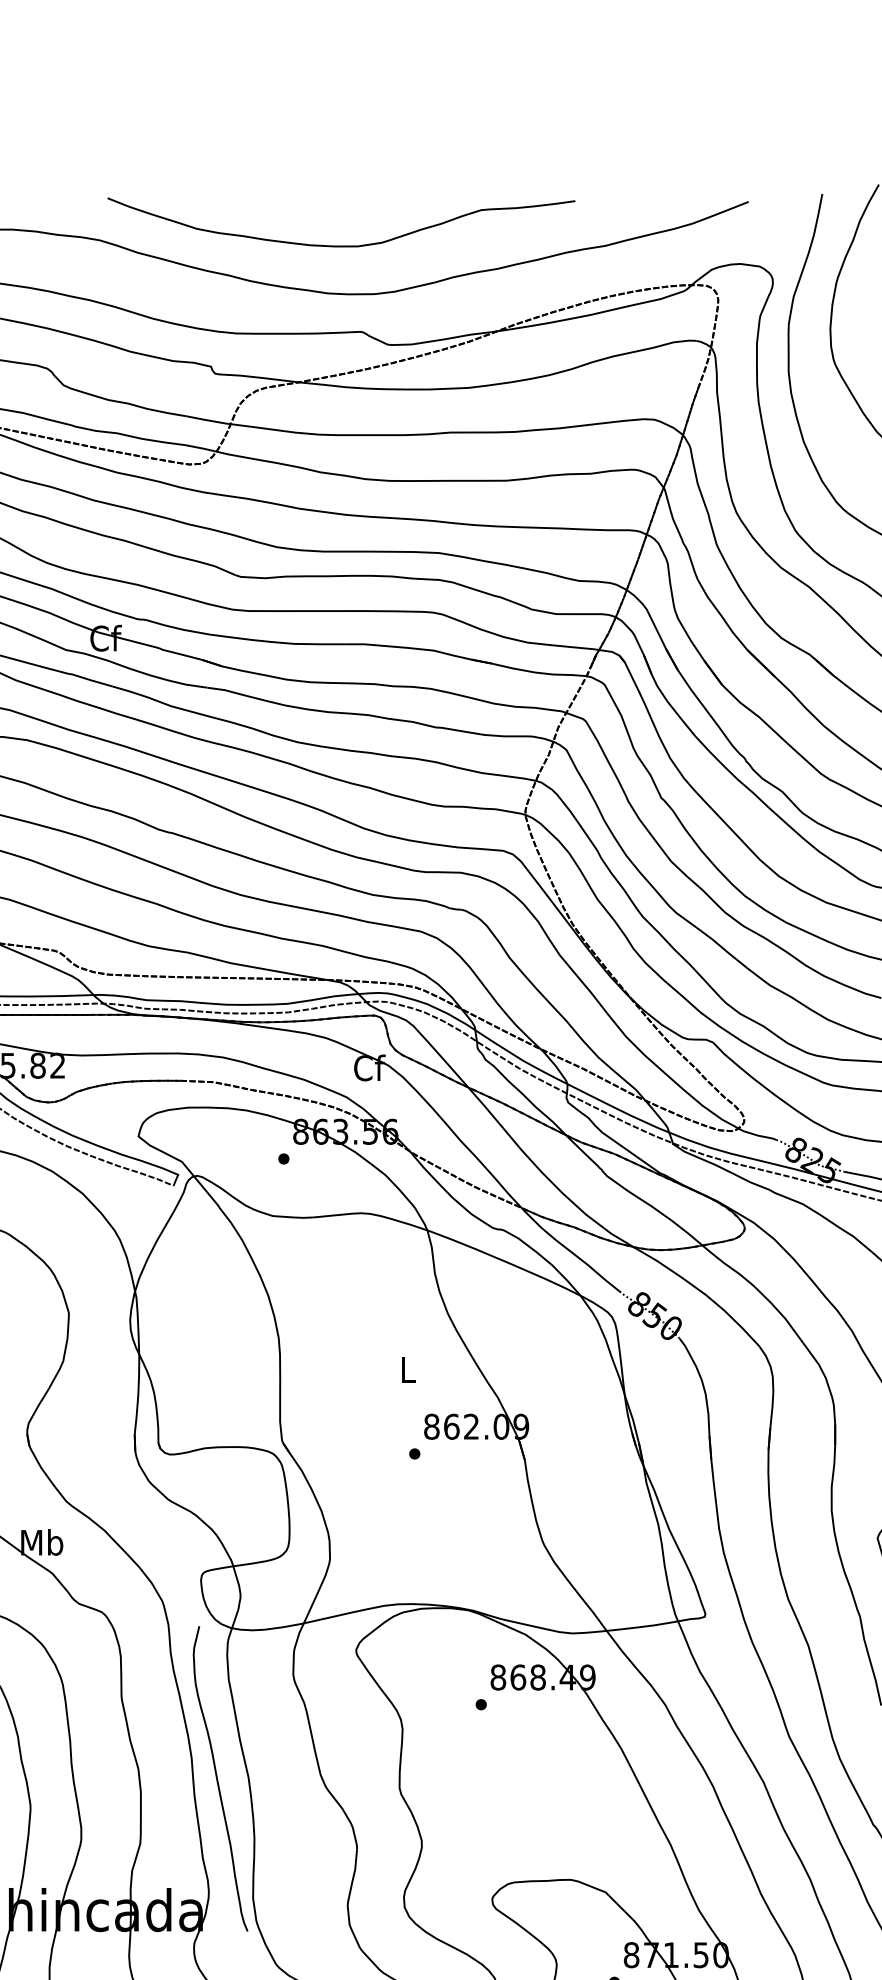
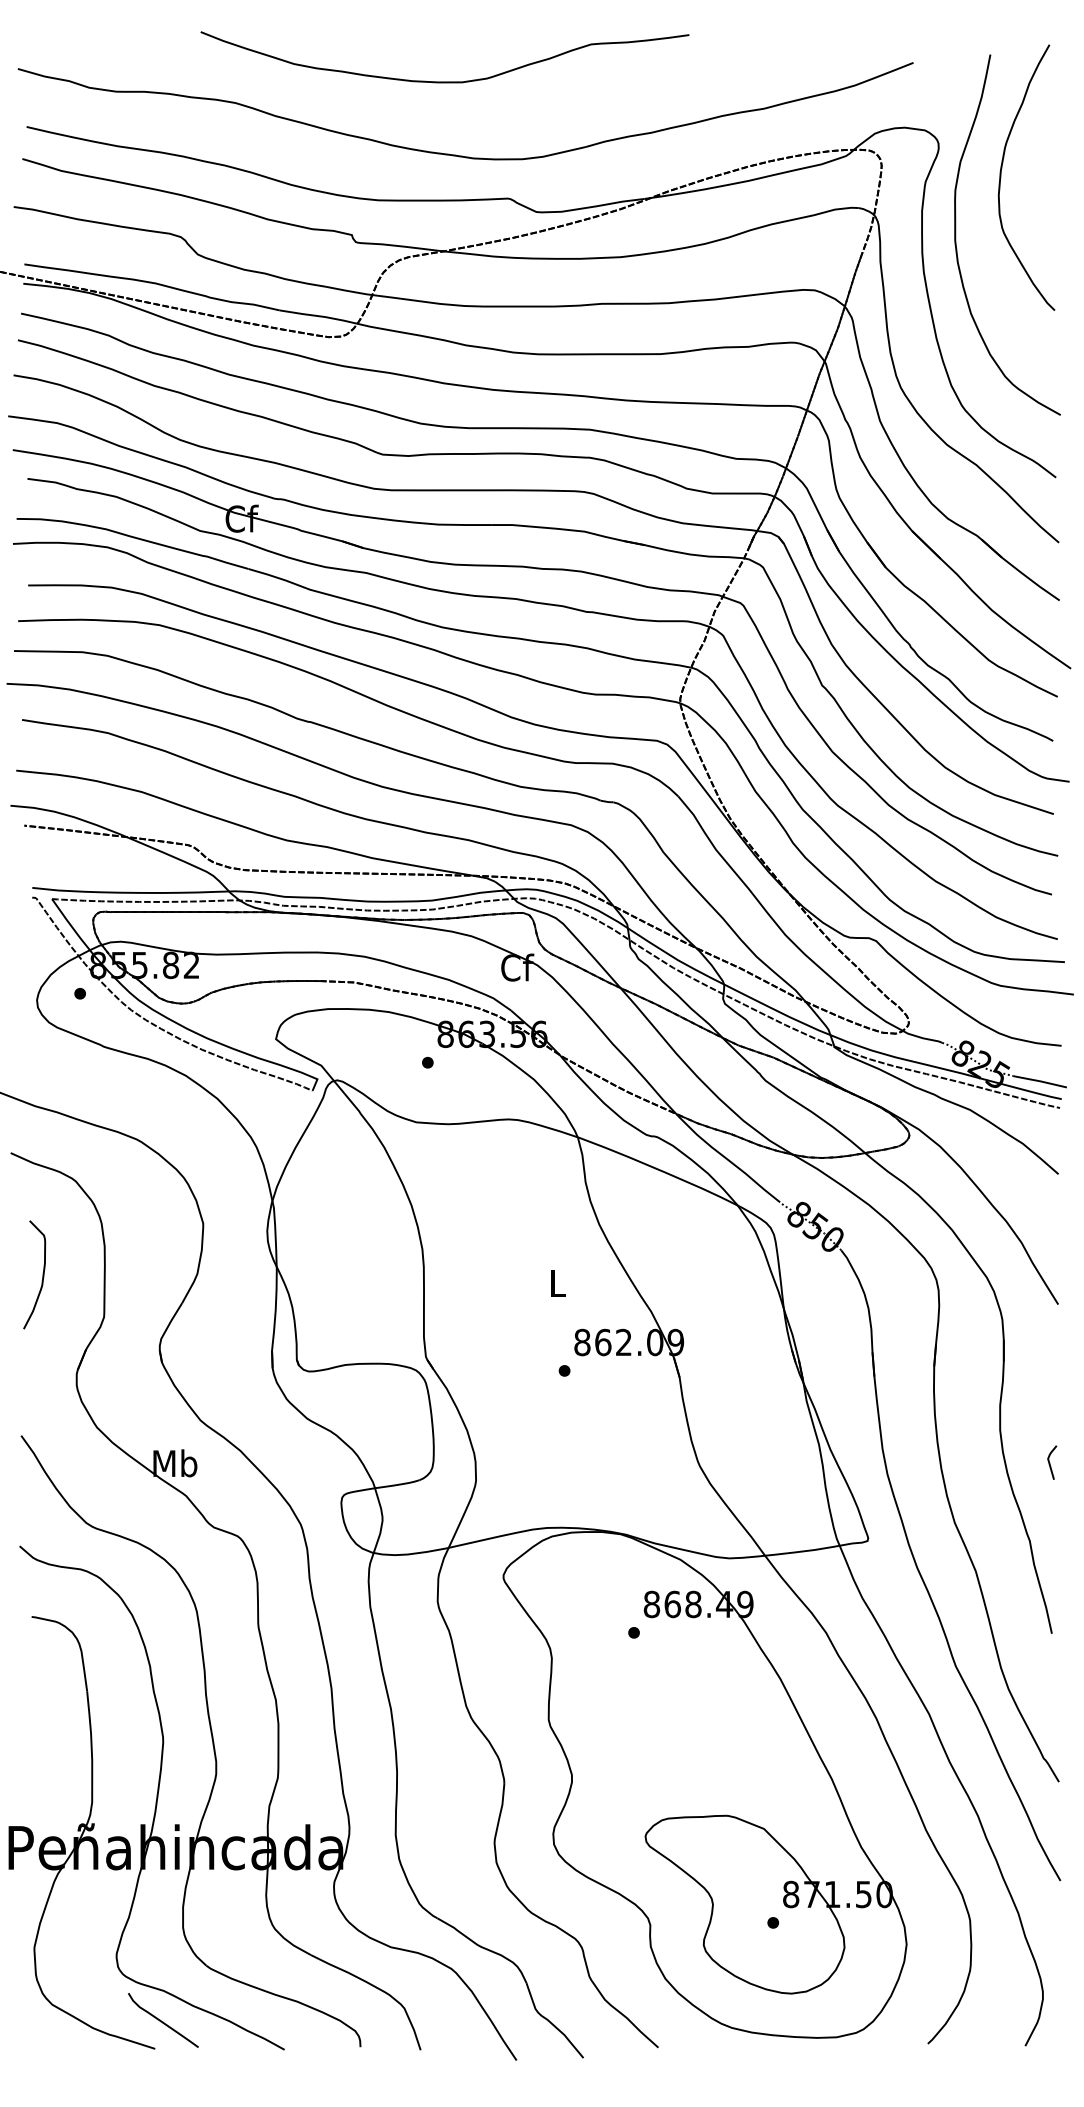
curve: (340, 245) -> (444, 81), moved
curve: (218, 1779) -> (359, 1711), removed

